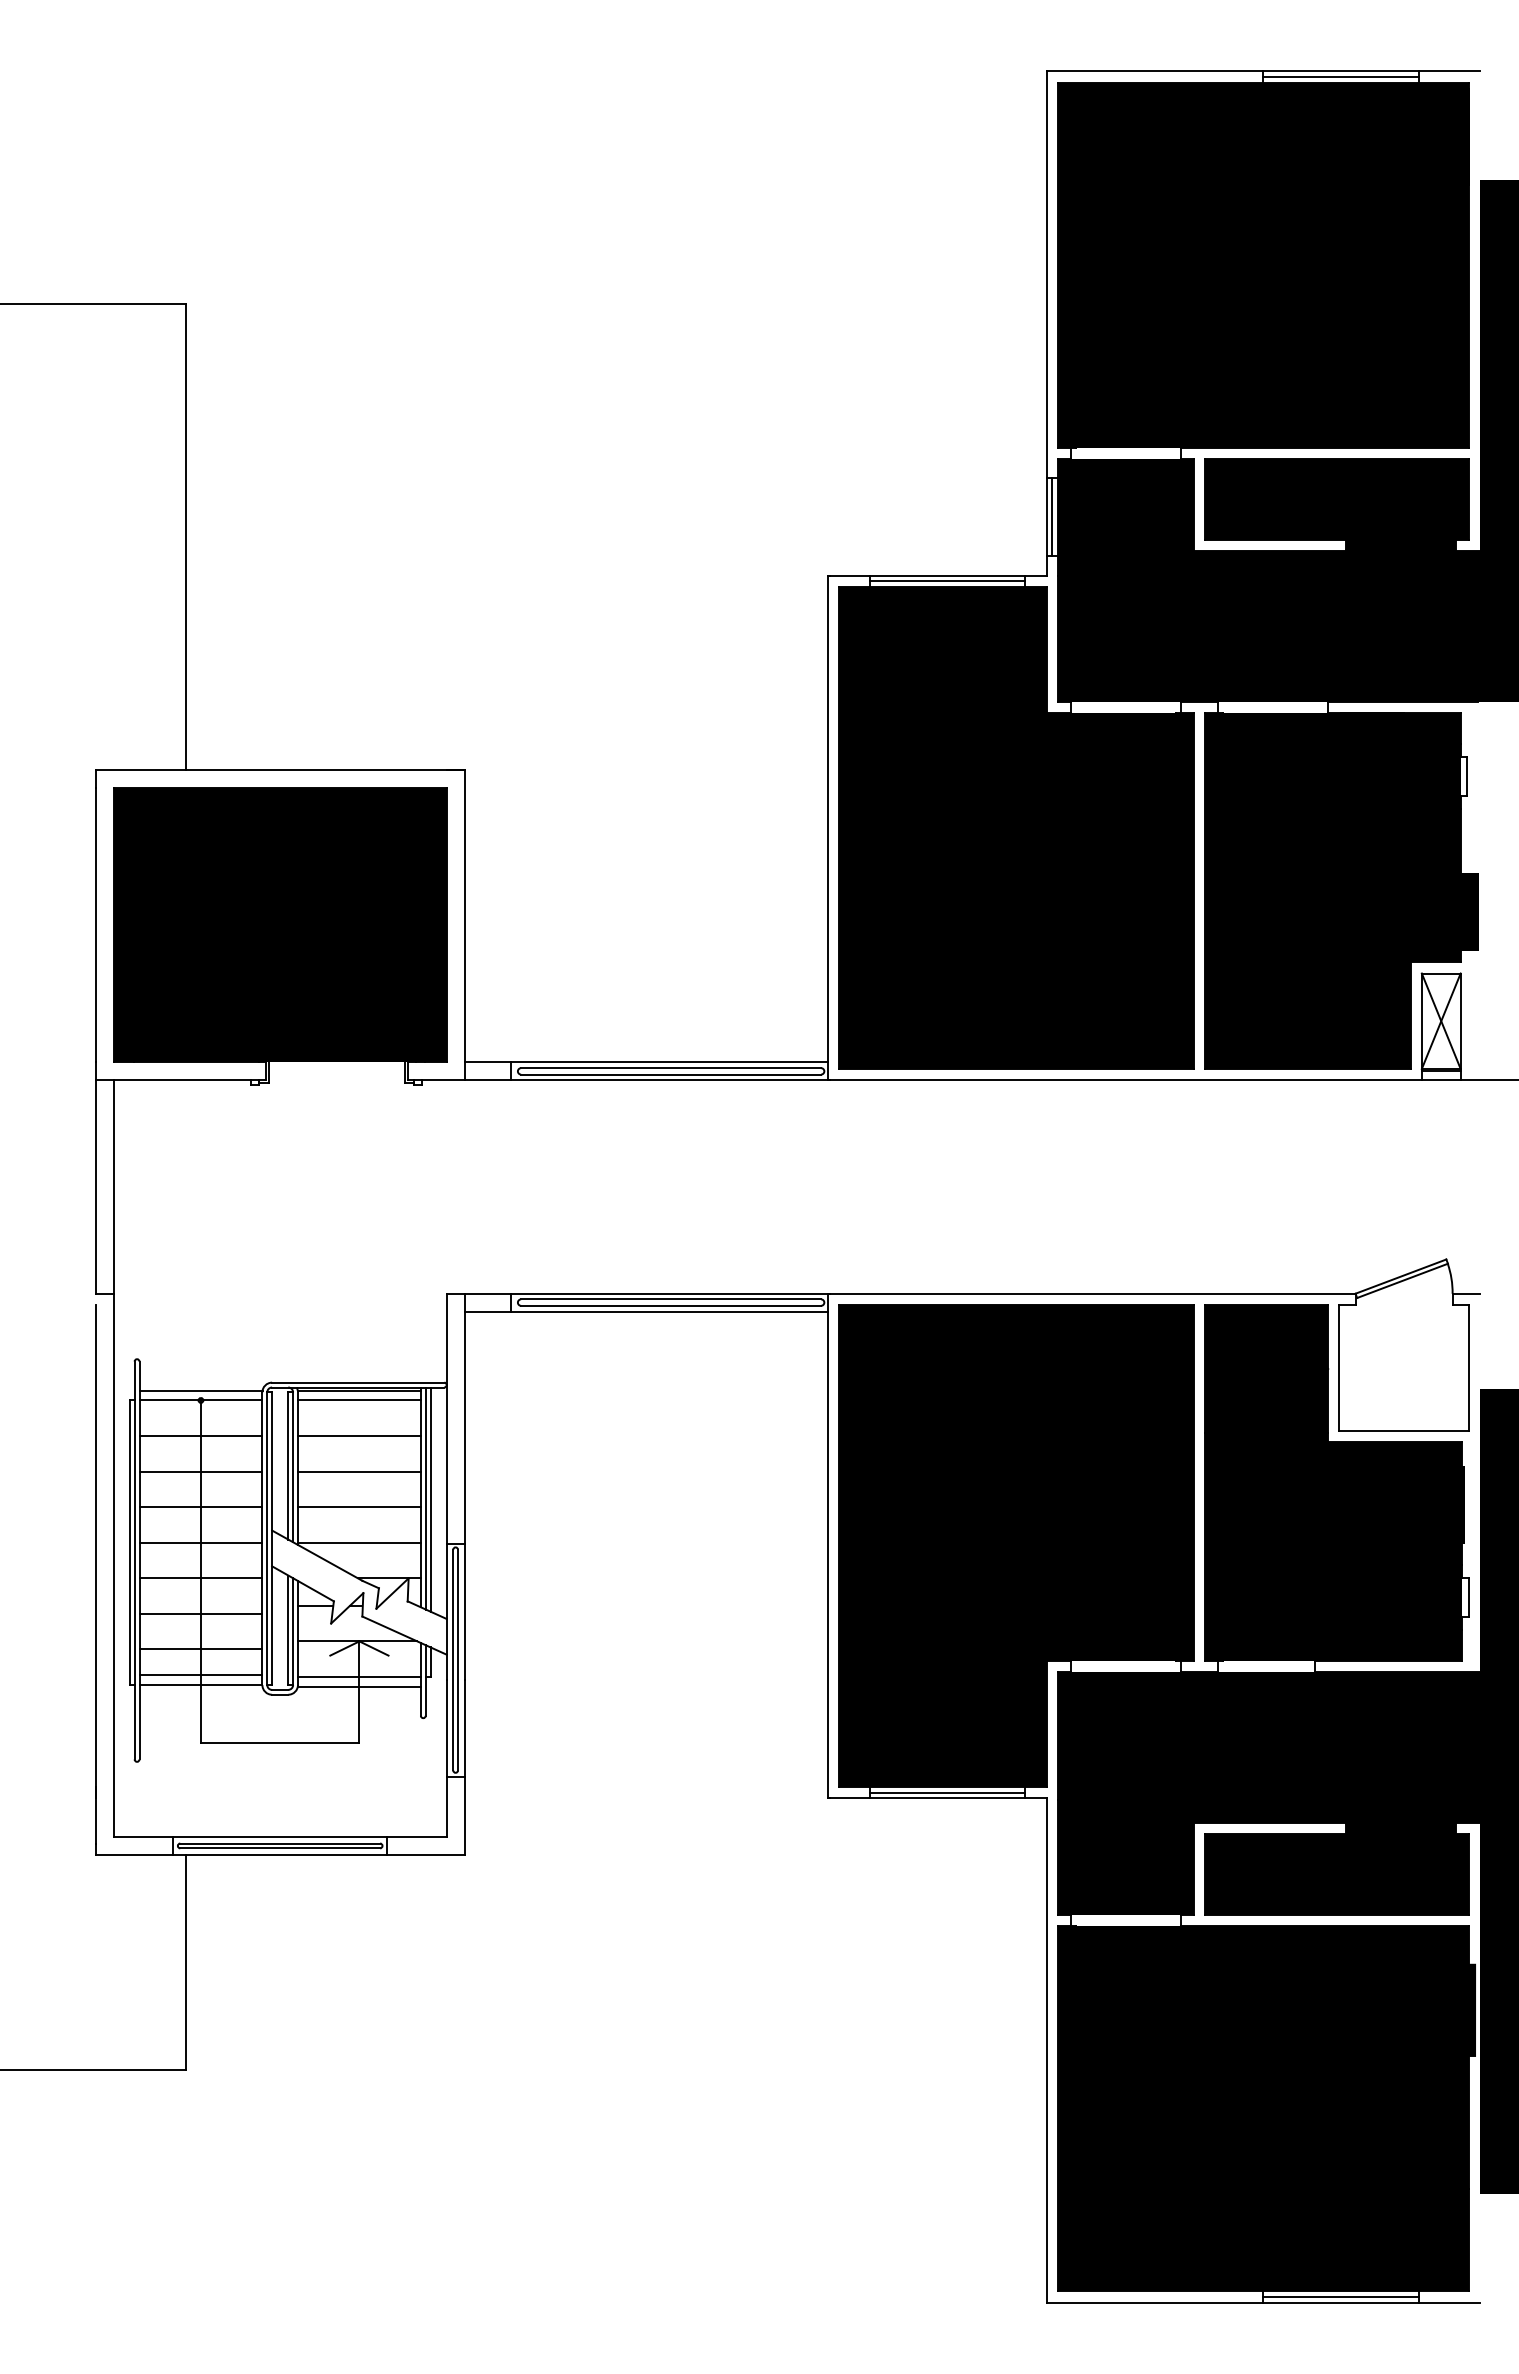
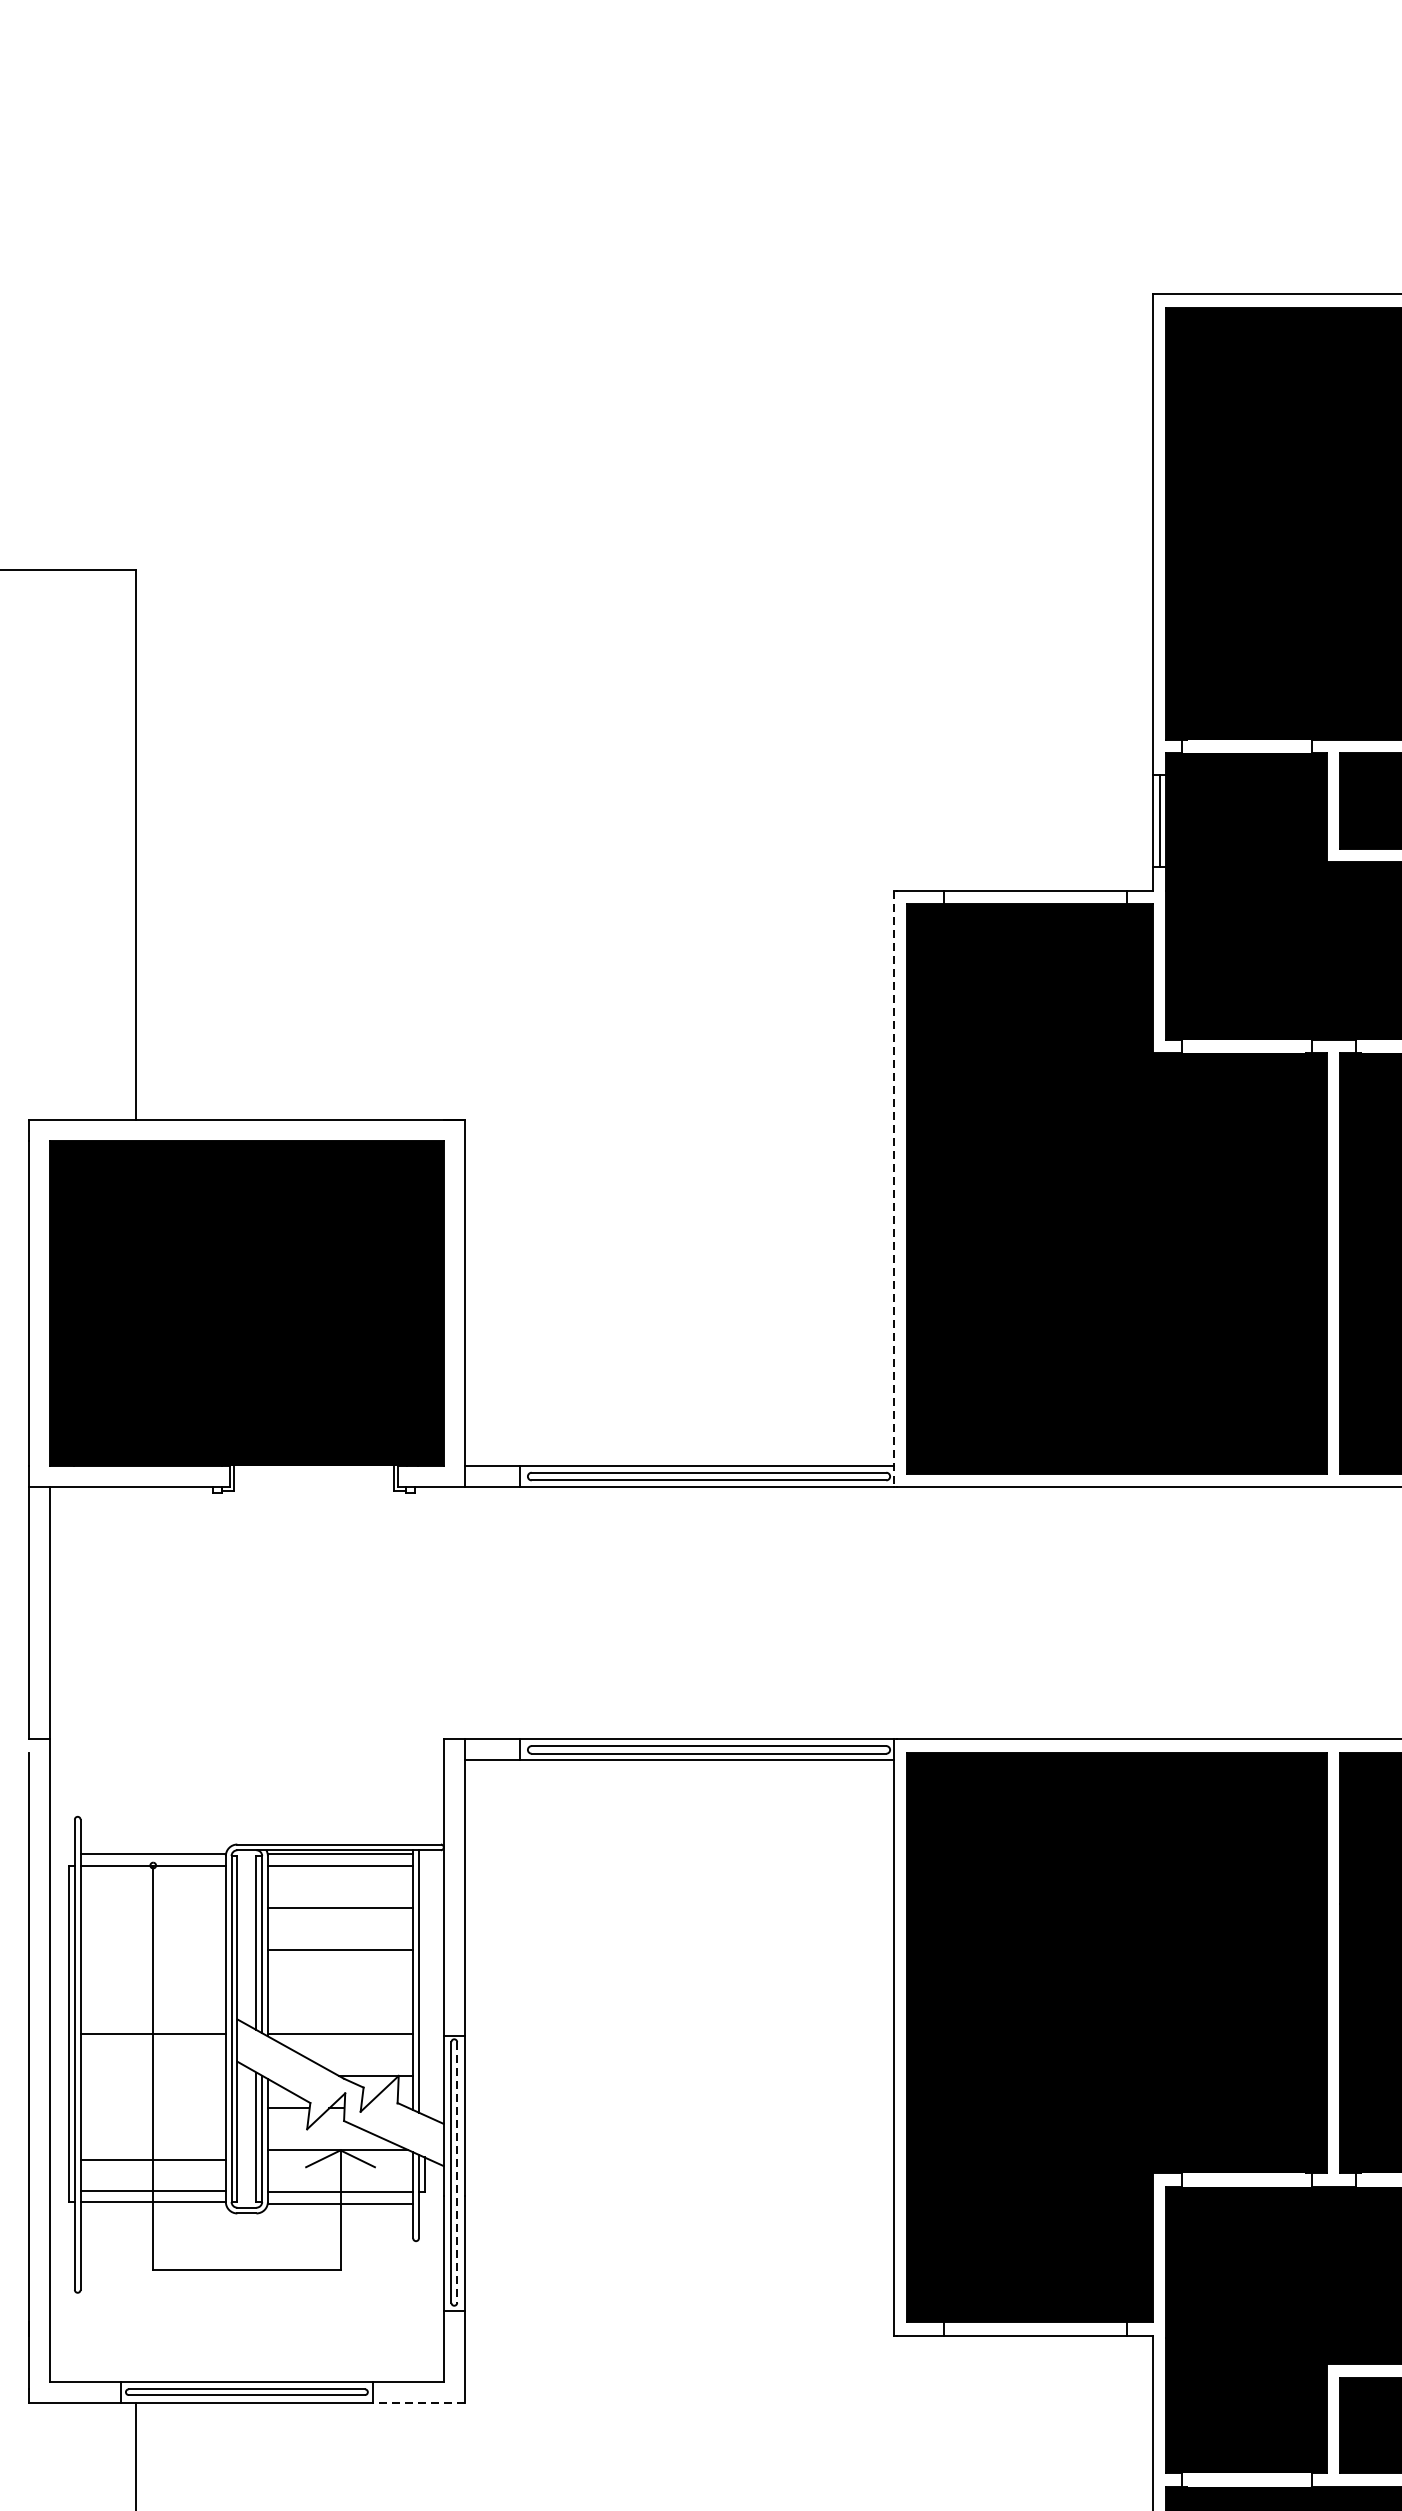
line: (946, 581) -> (1034, 897), removed
line: (827, 828) -> (893, 1189), solid -> dashed
line: (200, 1436) -> (152, 1908), removed
line: (200, 1471) -> (152, 1949), removed
line: (430, 1499) -> (424, 1982), removed
line: (200, 1507) -> (152, 1992), removed
line: (358, 1507) -> (339, 1992), removed
line: (200, 1578) -> (152, 2076), removed
line: (200, 1613) -> (152, 2117), removed
line: (458, 1660) -> (457, 2172), solid -> dashed
line: (946, 1792) -> (1034, 2329), removed
line: (425, 1854) -> (418, 2402), solid -> dashed

